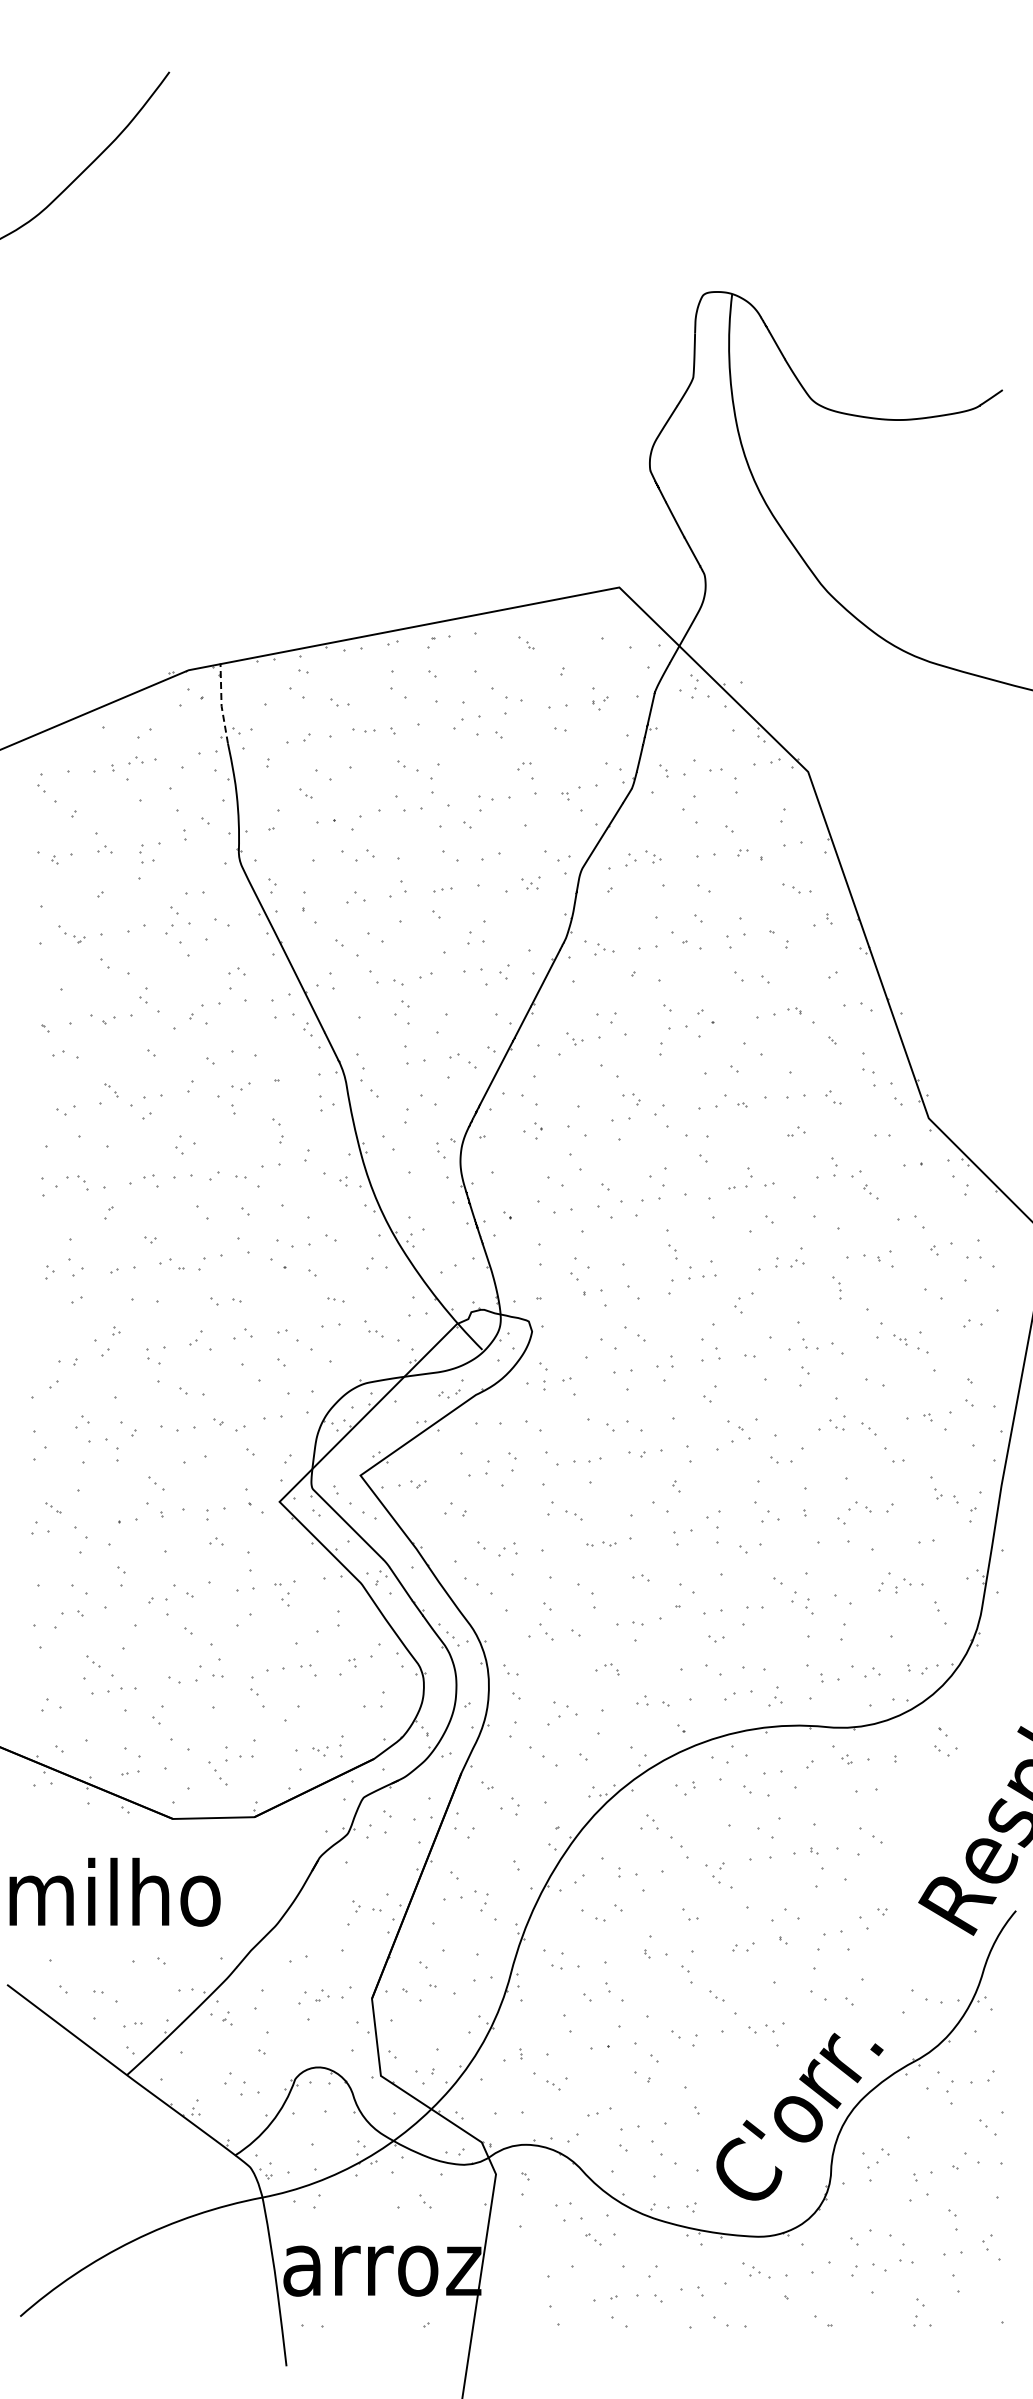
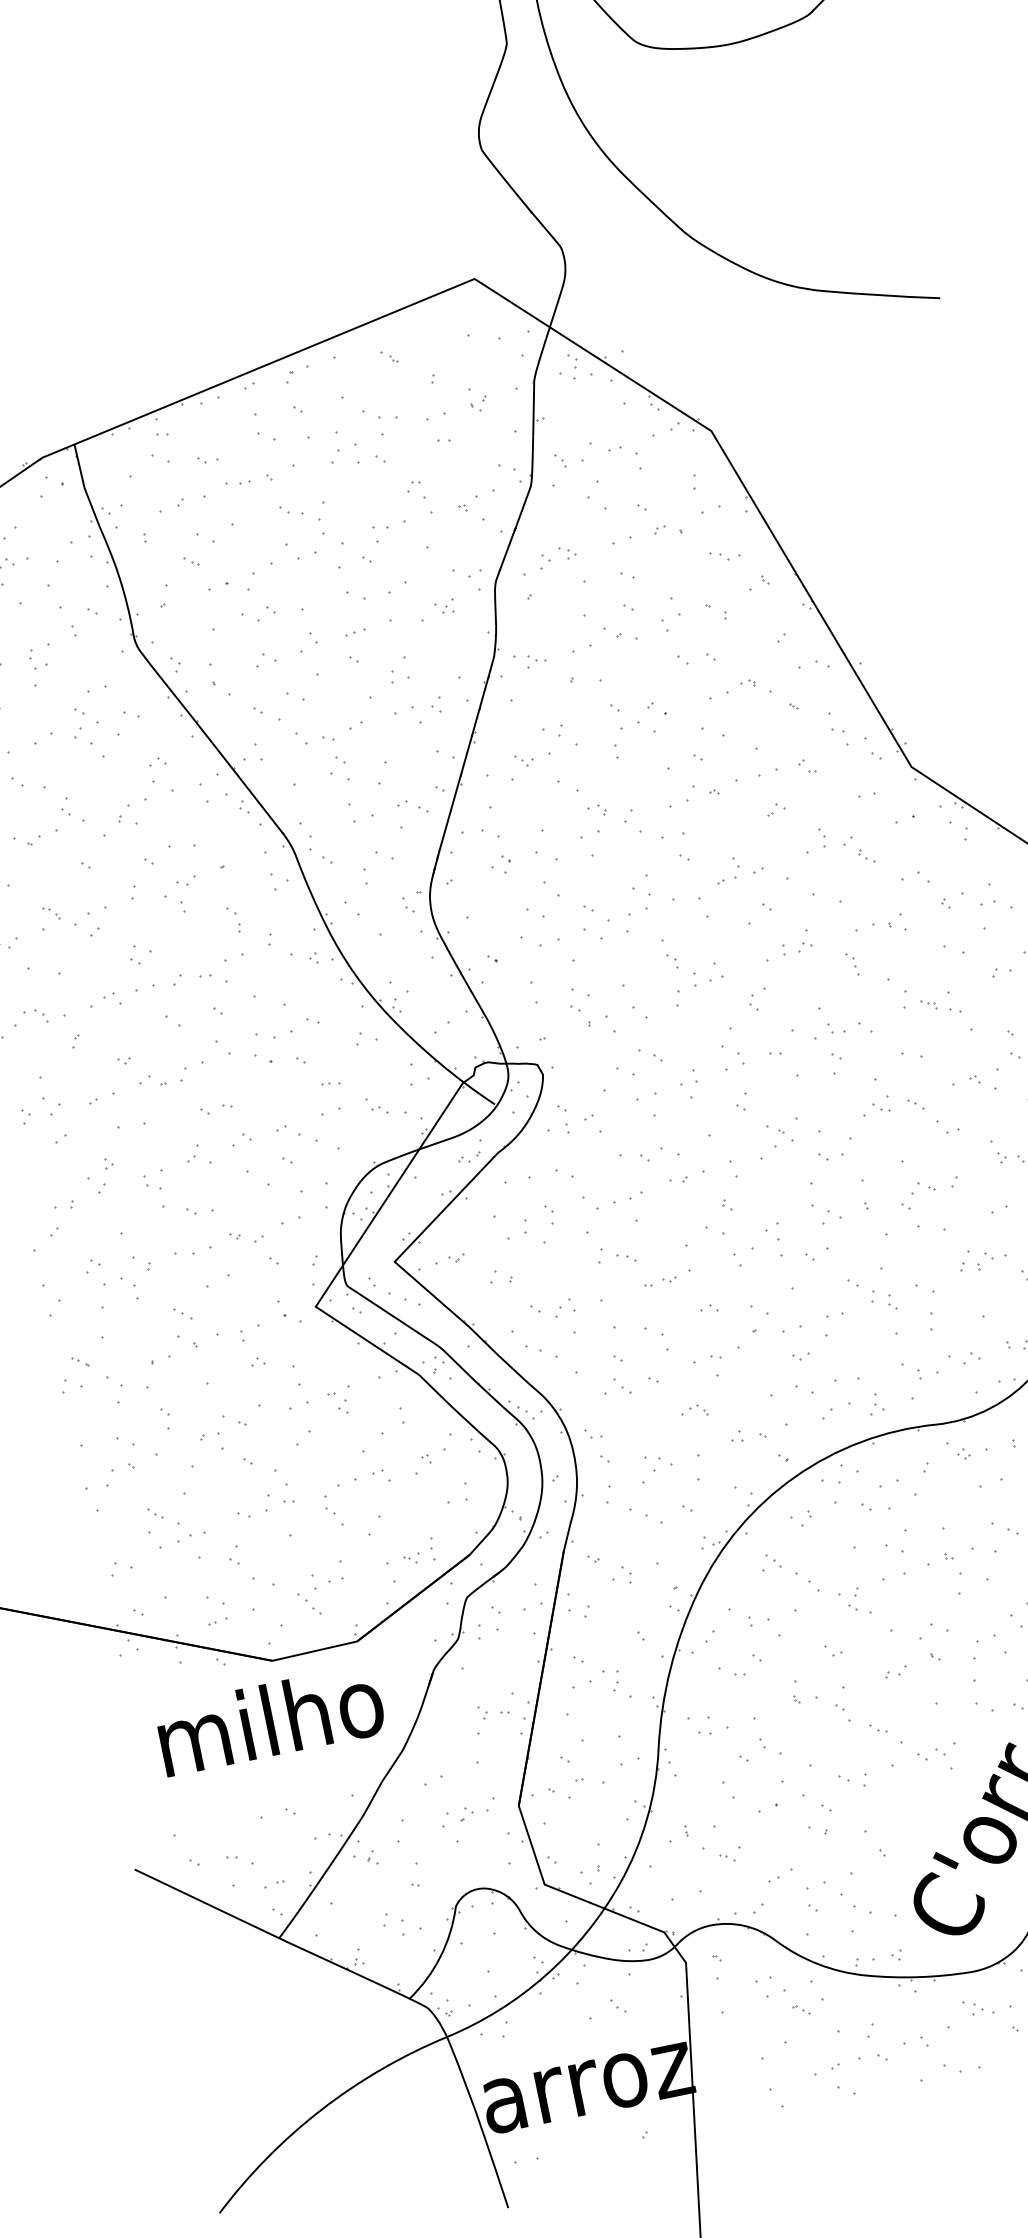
line: (221, 704) -> (84, 486), dashed -> solid
text: (114, 1891) -> (269, 1719), moved

